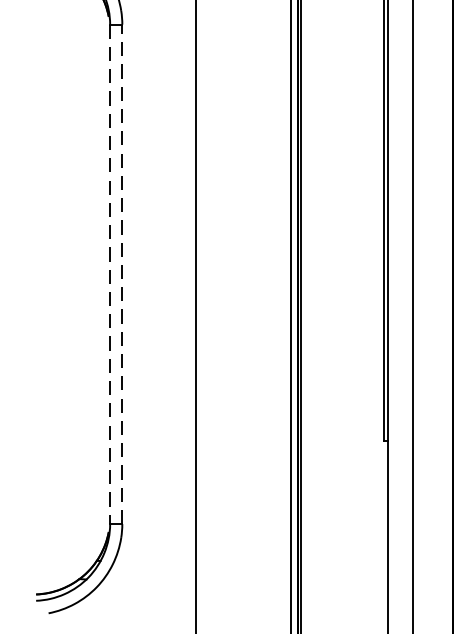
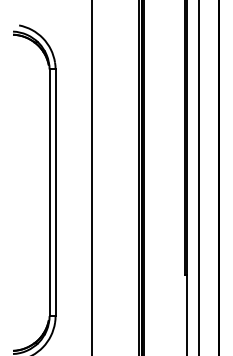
line: (122, 273) -> (55, 192), dashed -> solid
line: (109, 275) -> (49, 193), dashed -> solid

